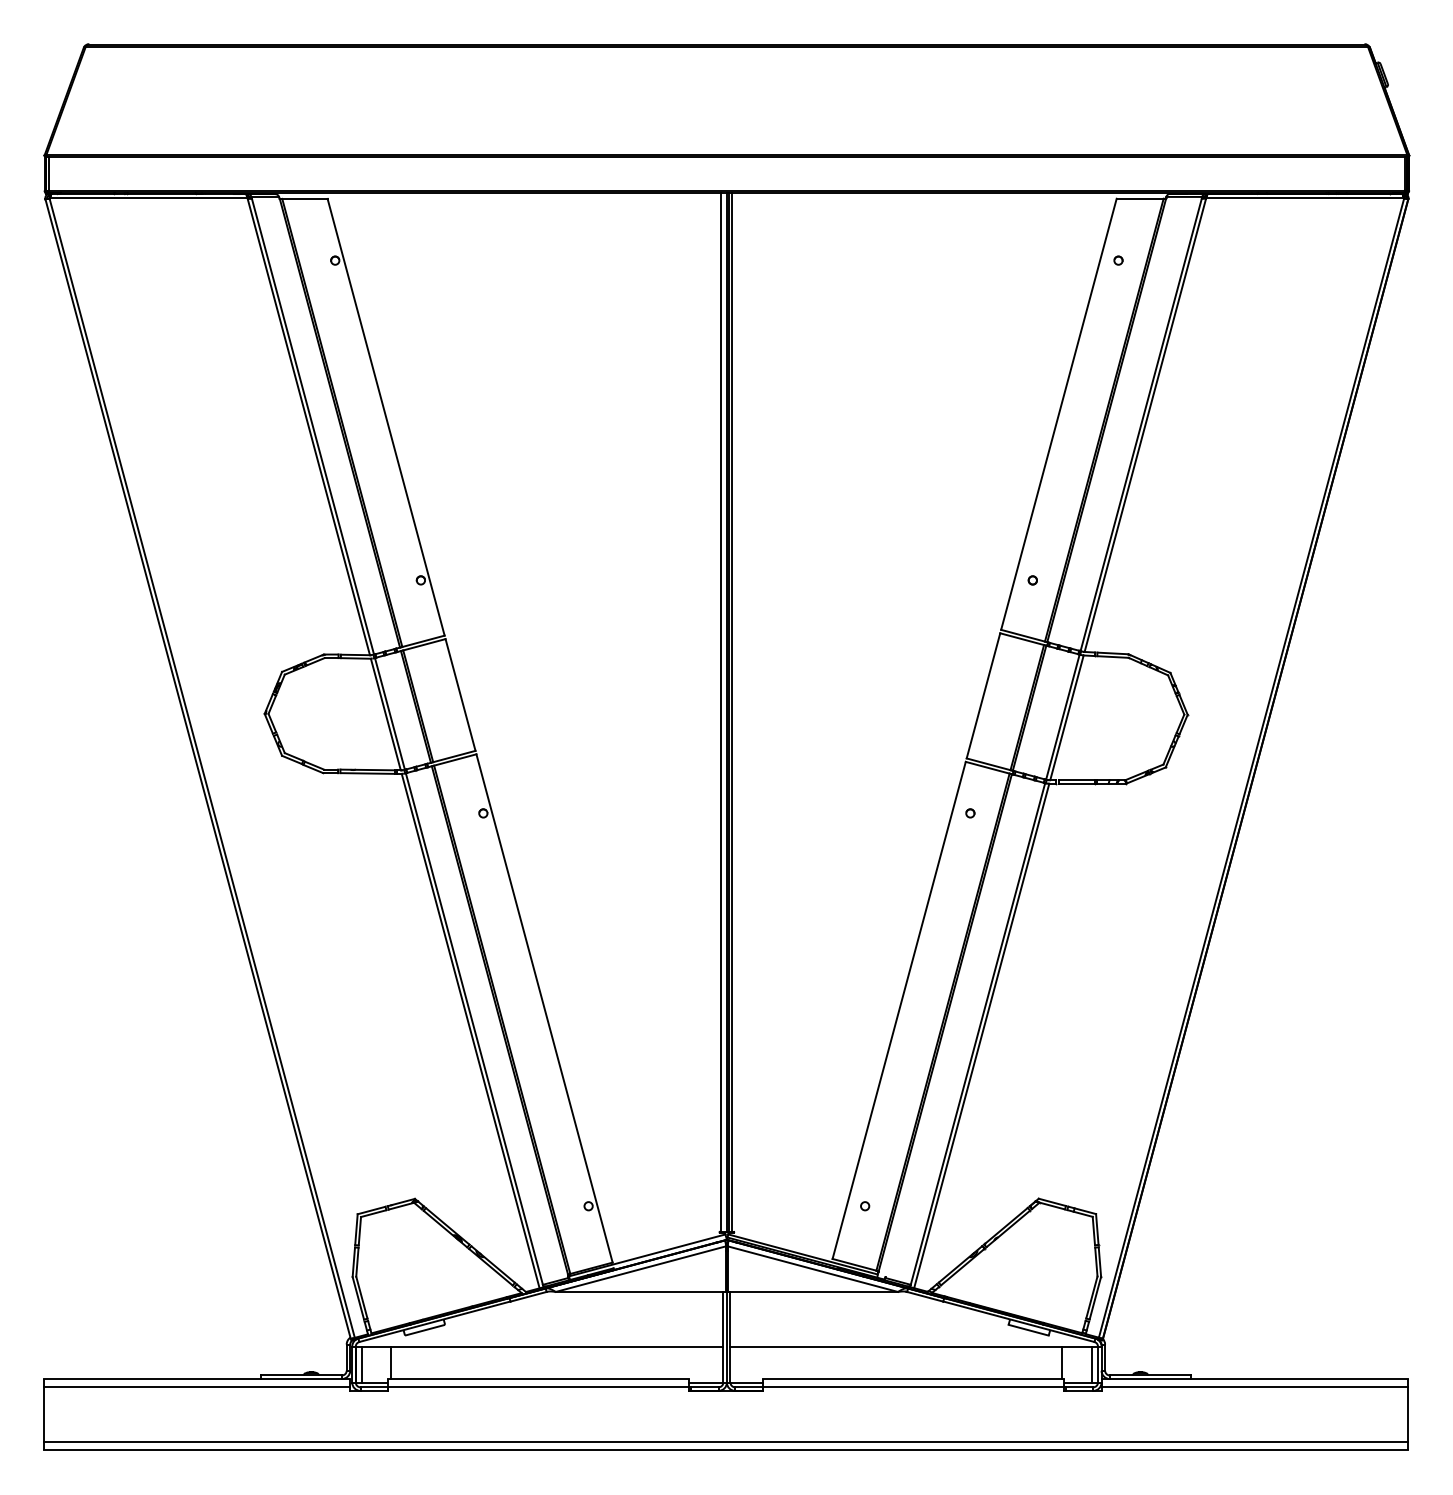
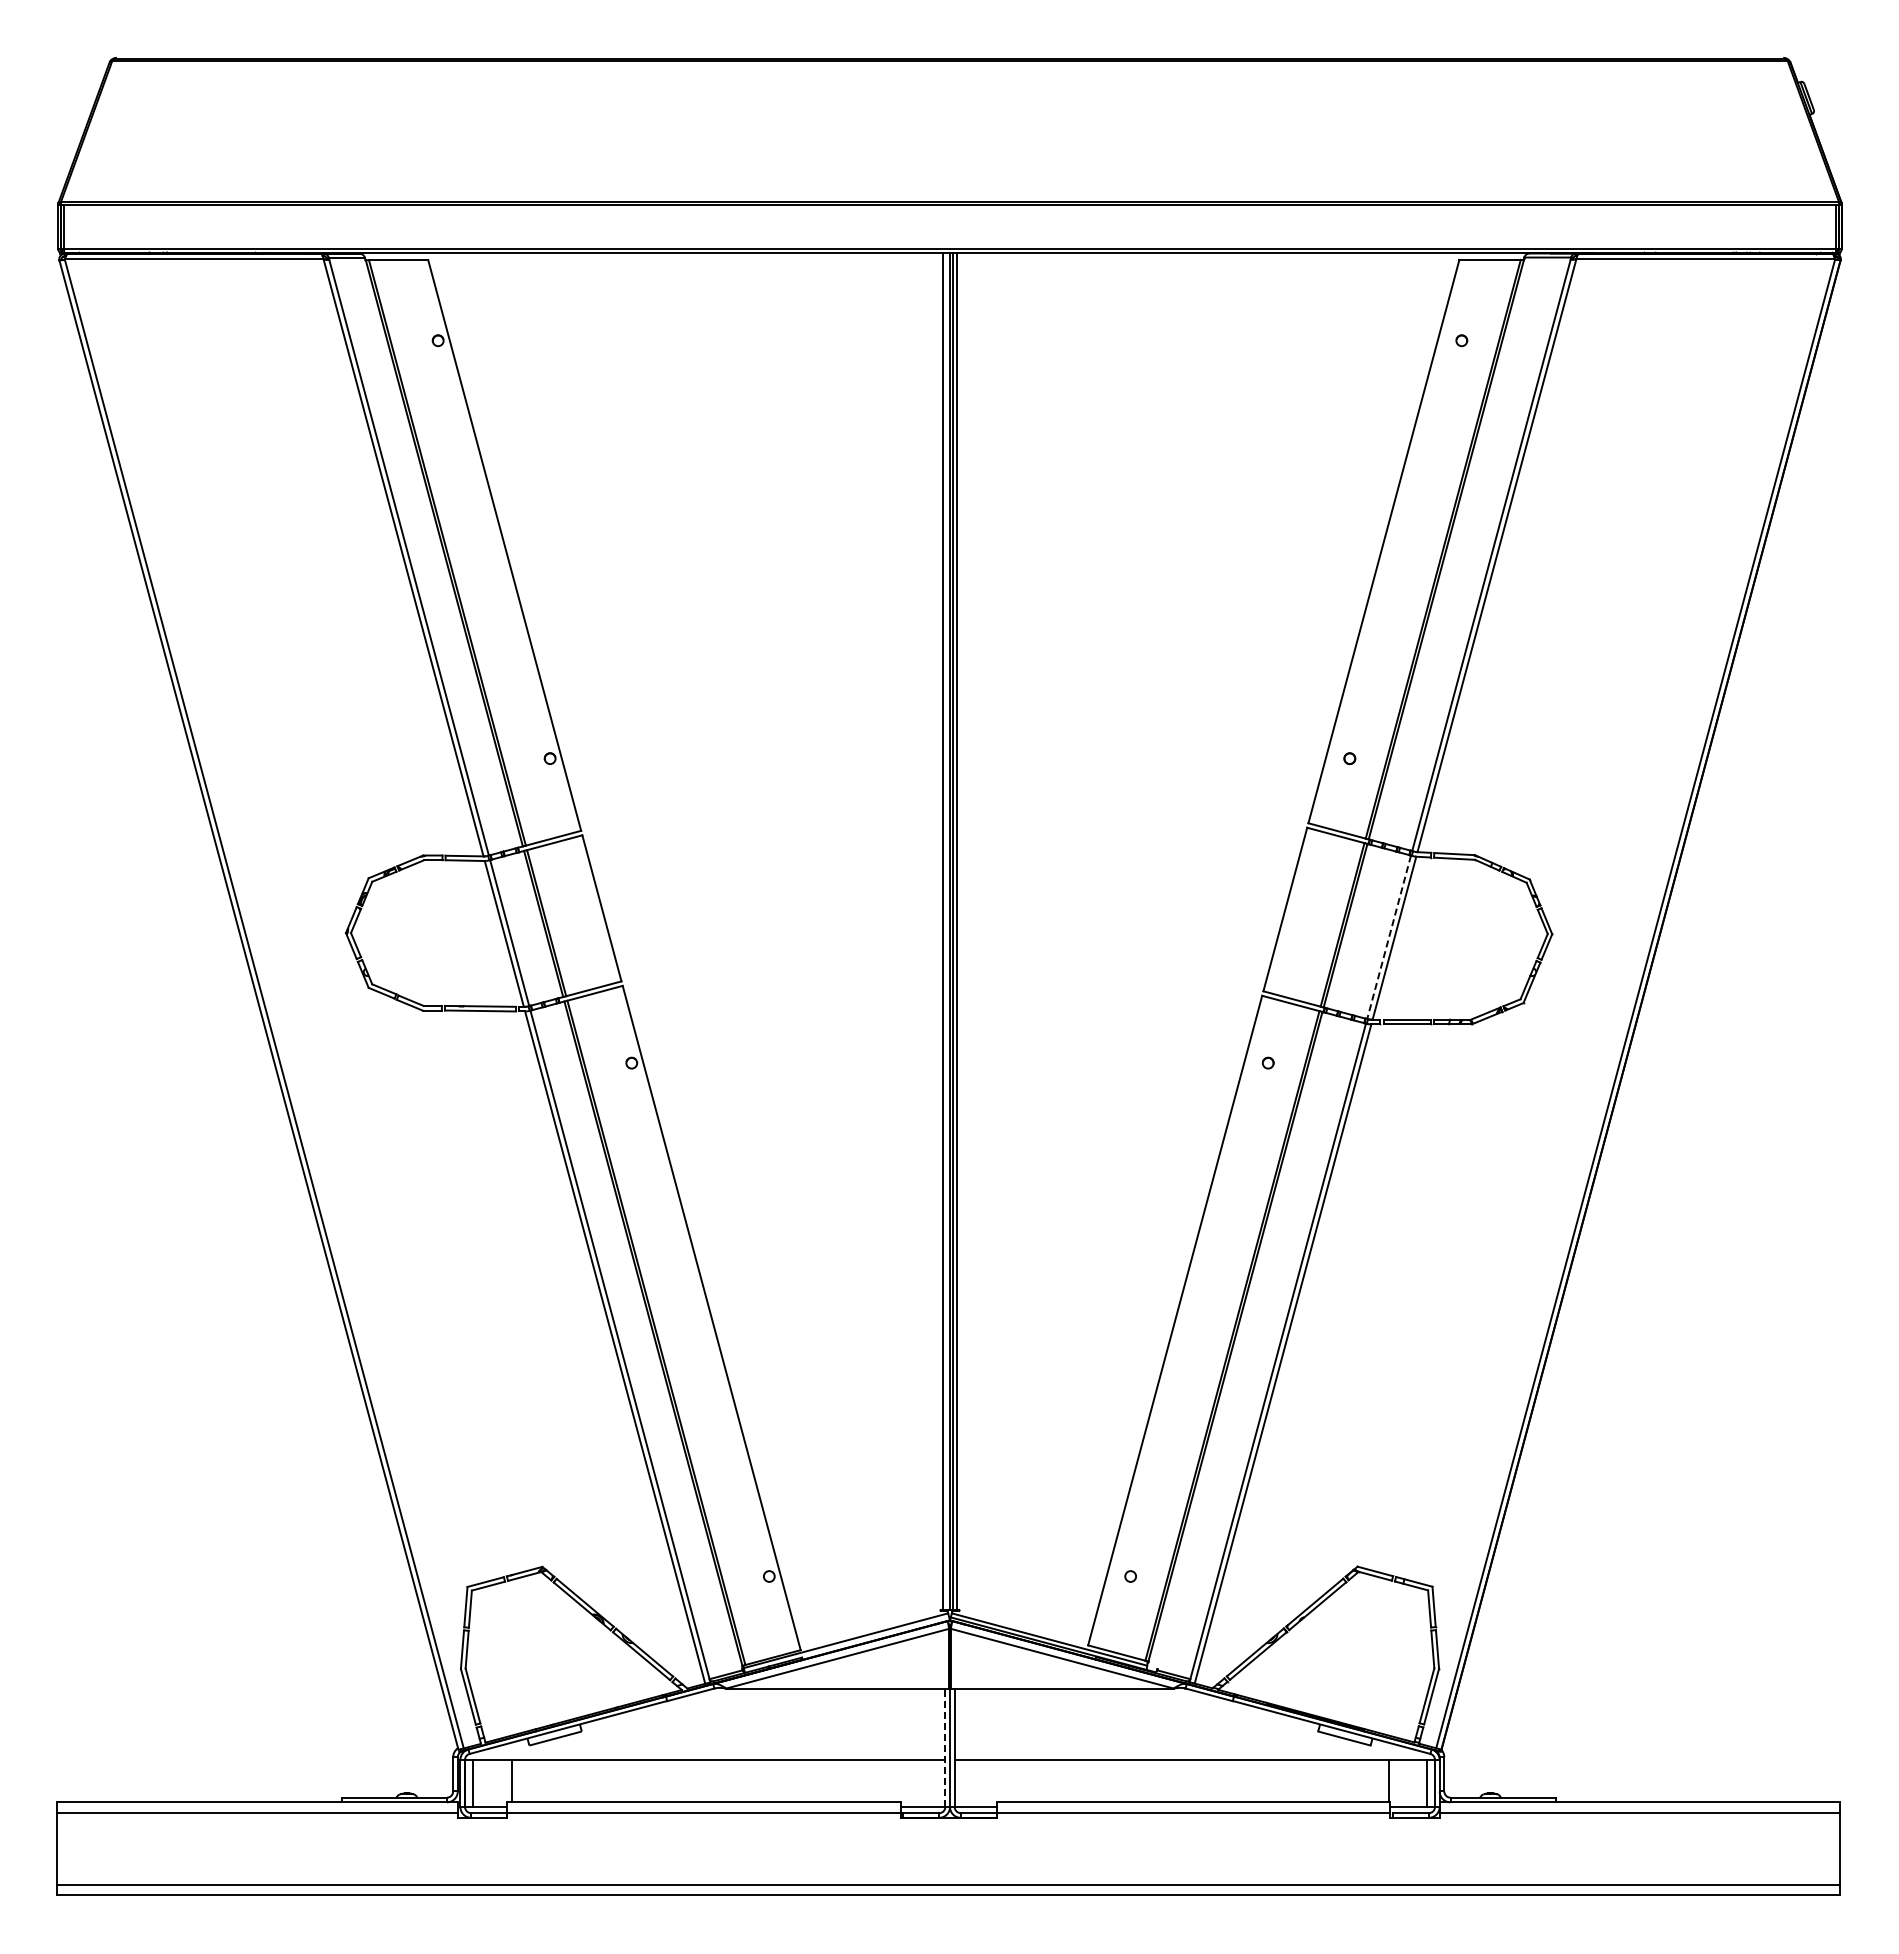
line: (1063, 717) -> (1389, 937), solid -> dashed
line: (723, 1337) -> (945, 1747), solid -> dashed

